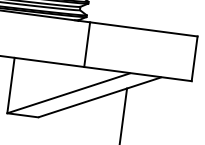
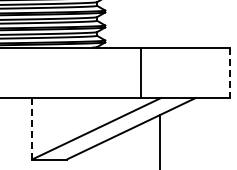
line: (87, 44) -> (141, 72), moved
line: (195, 58) -> (230, 72), solid -> dashed
line: (11, 85) -> (32, 128), solid -> dashed

